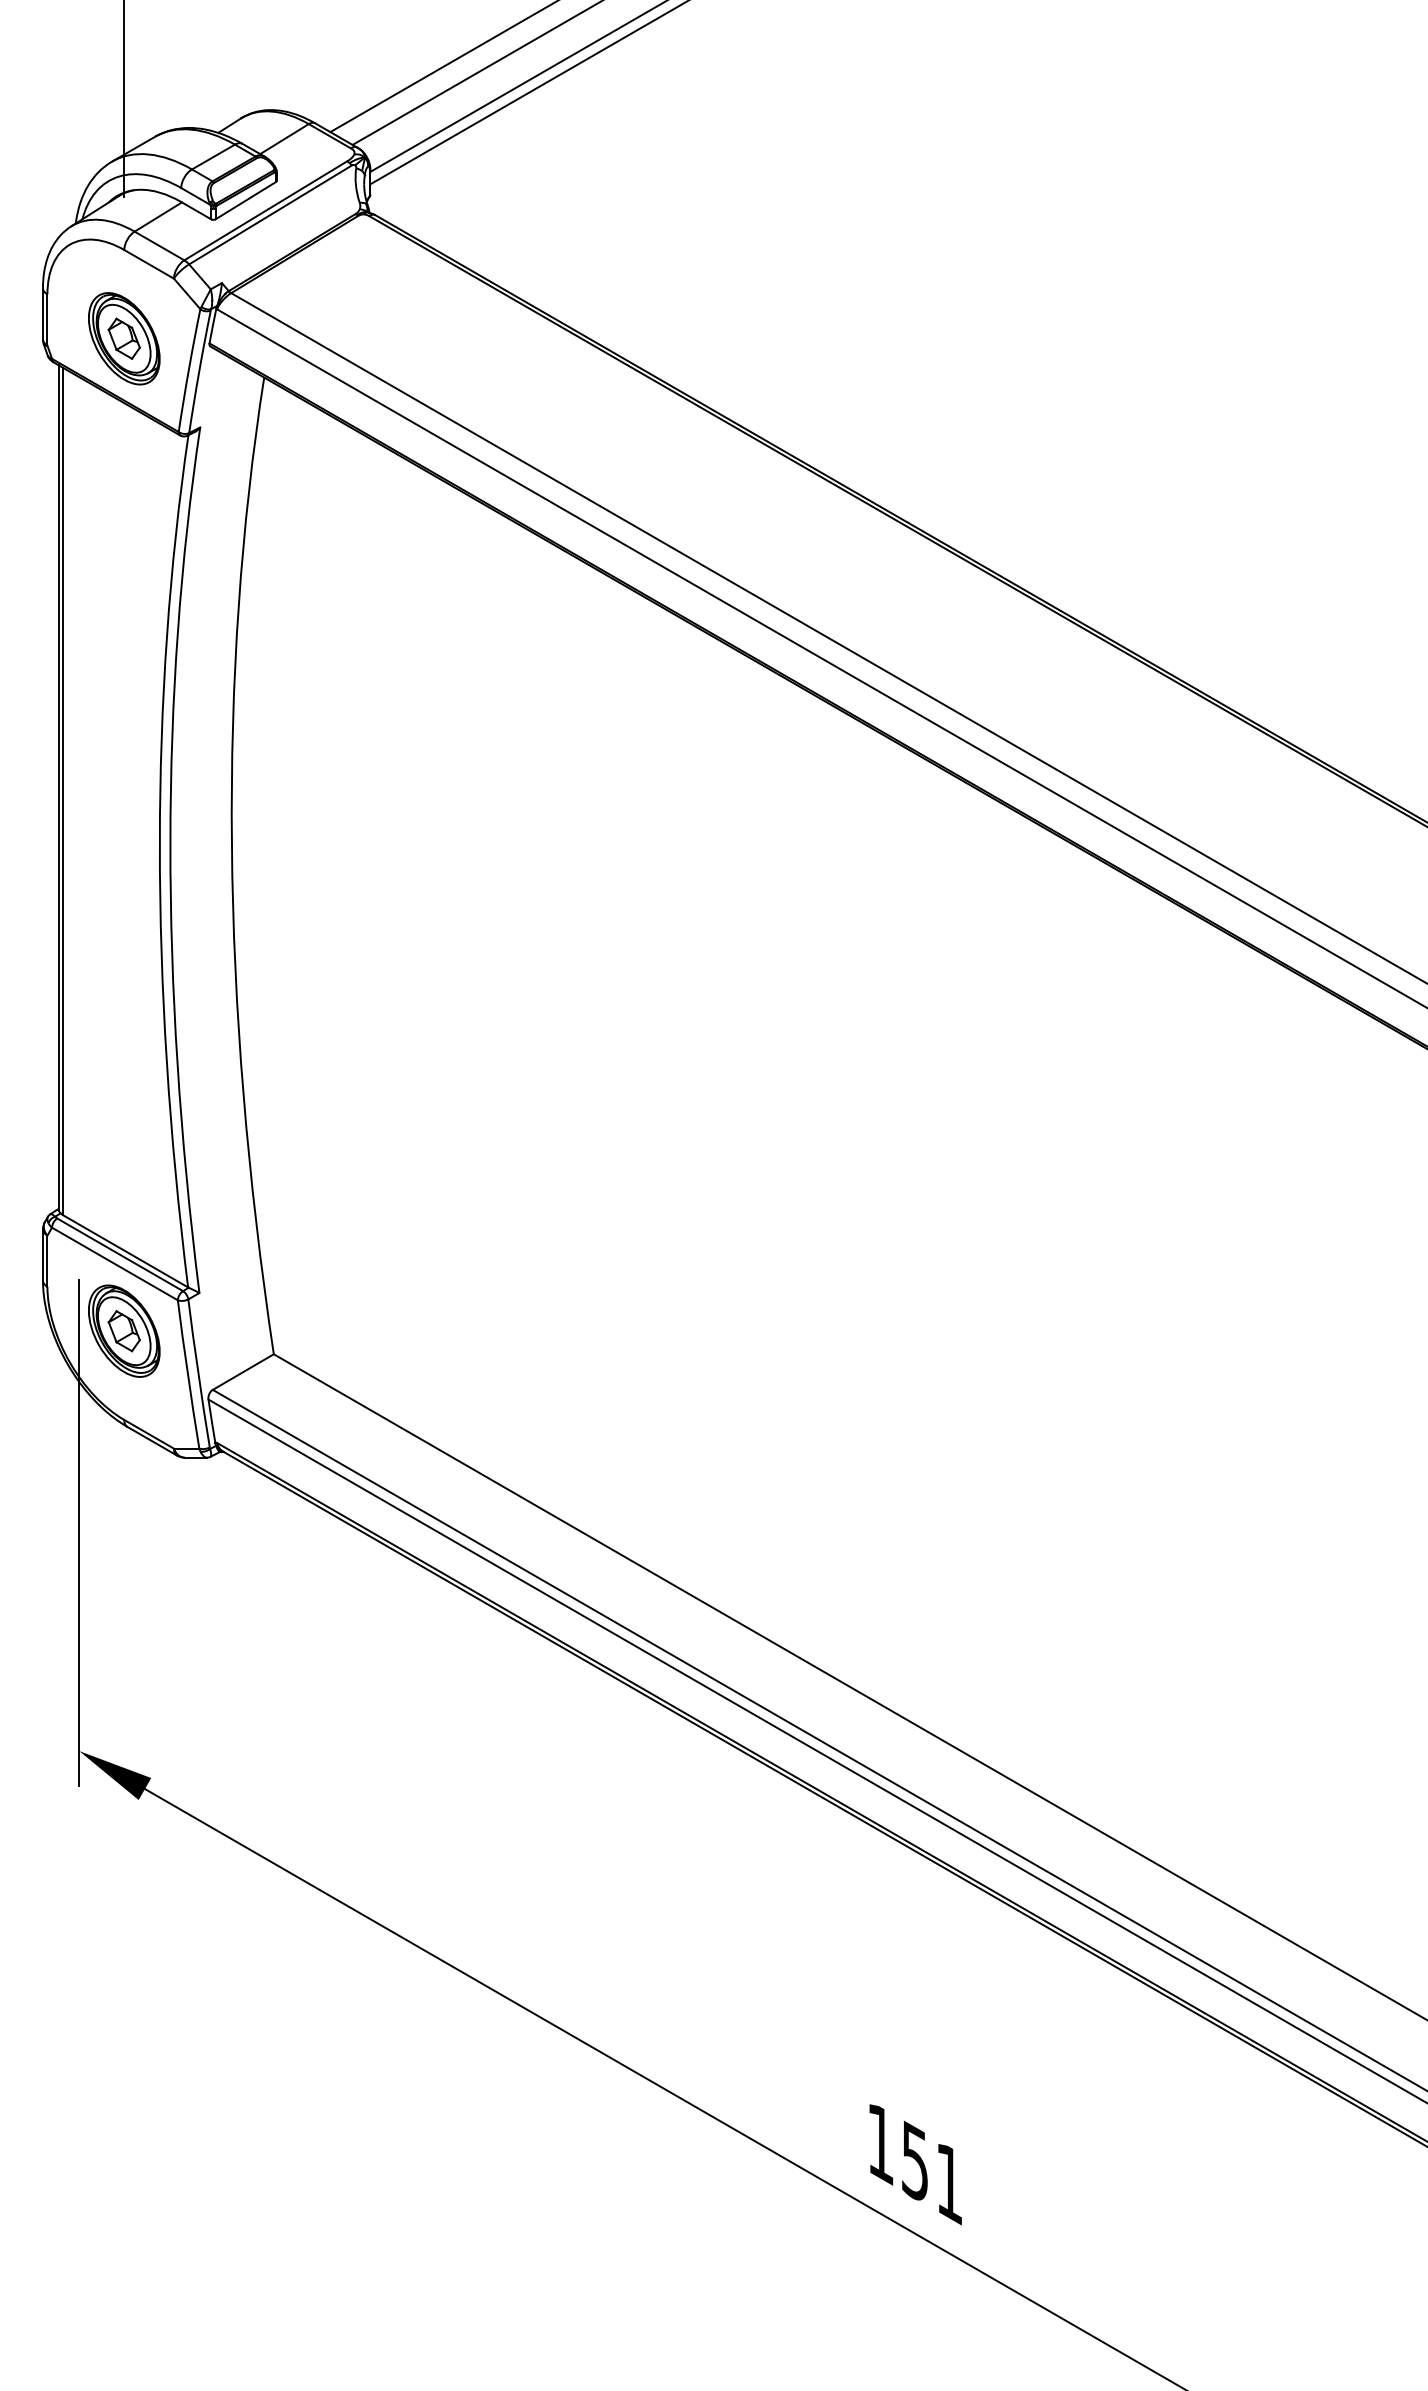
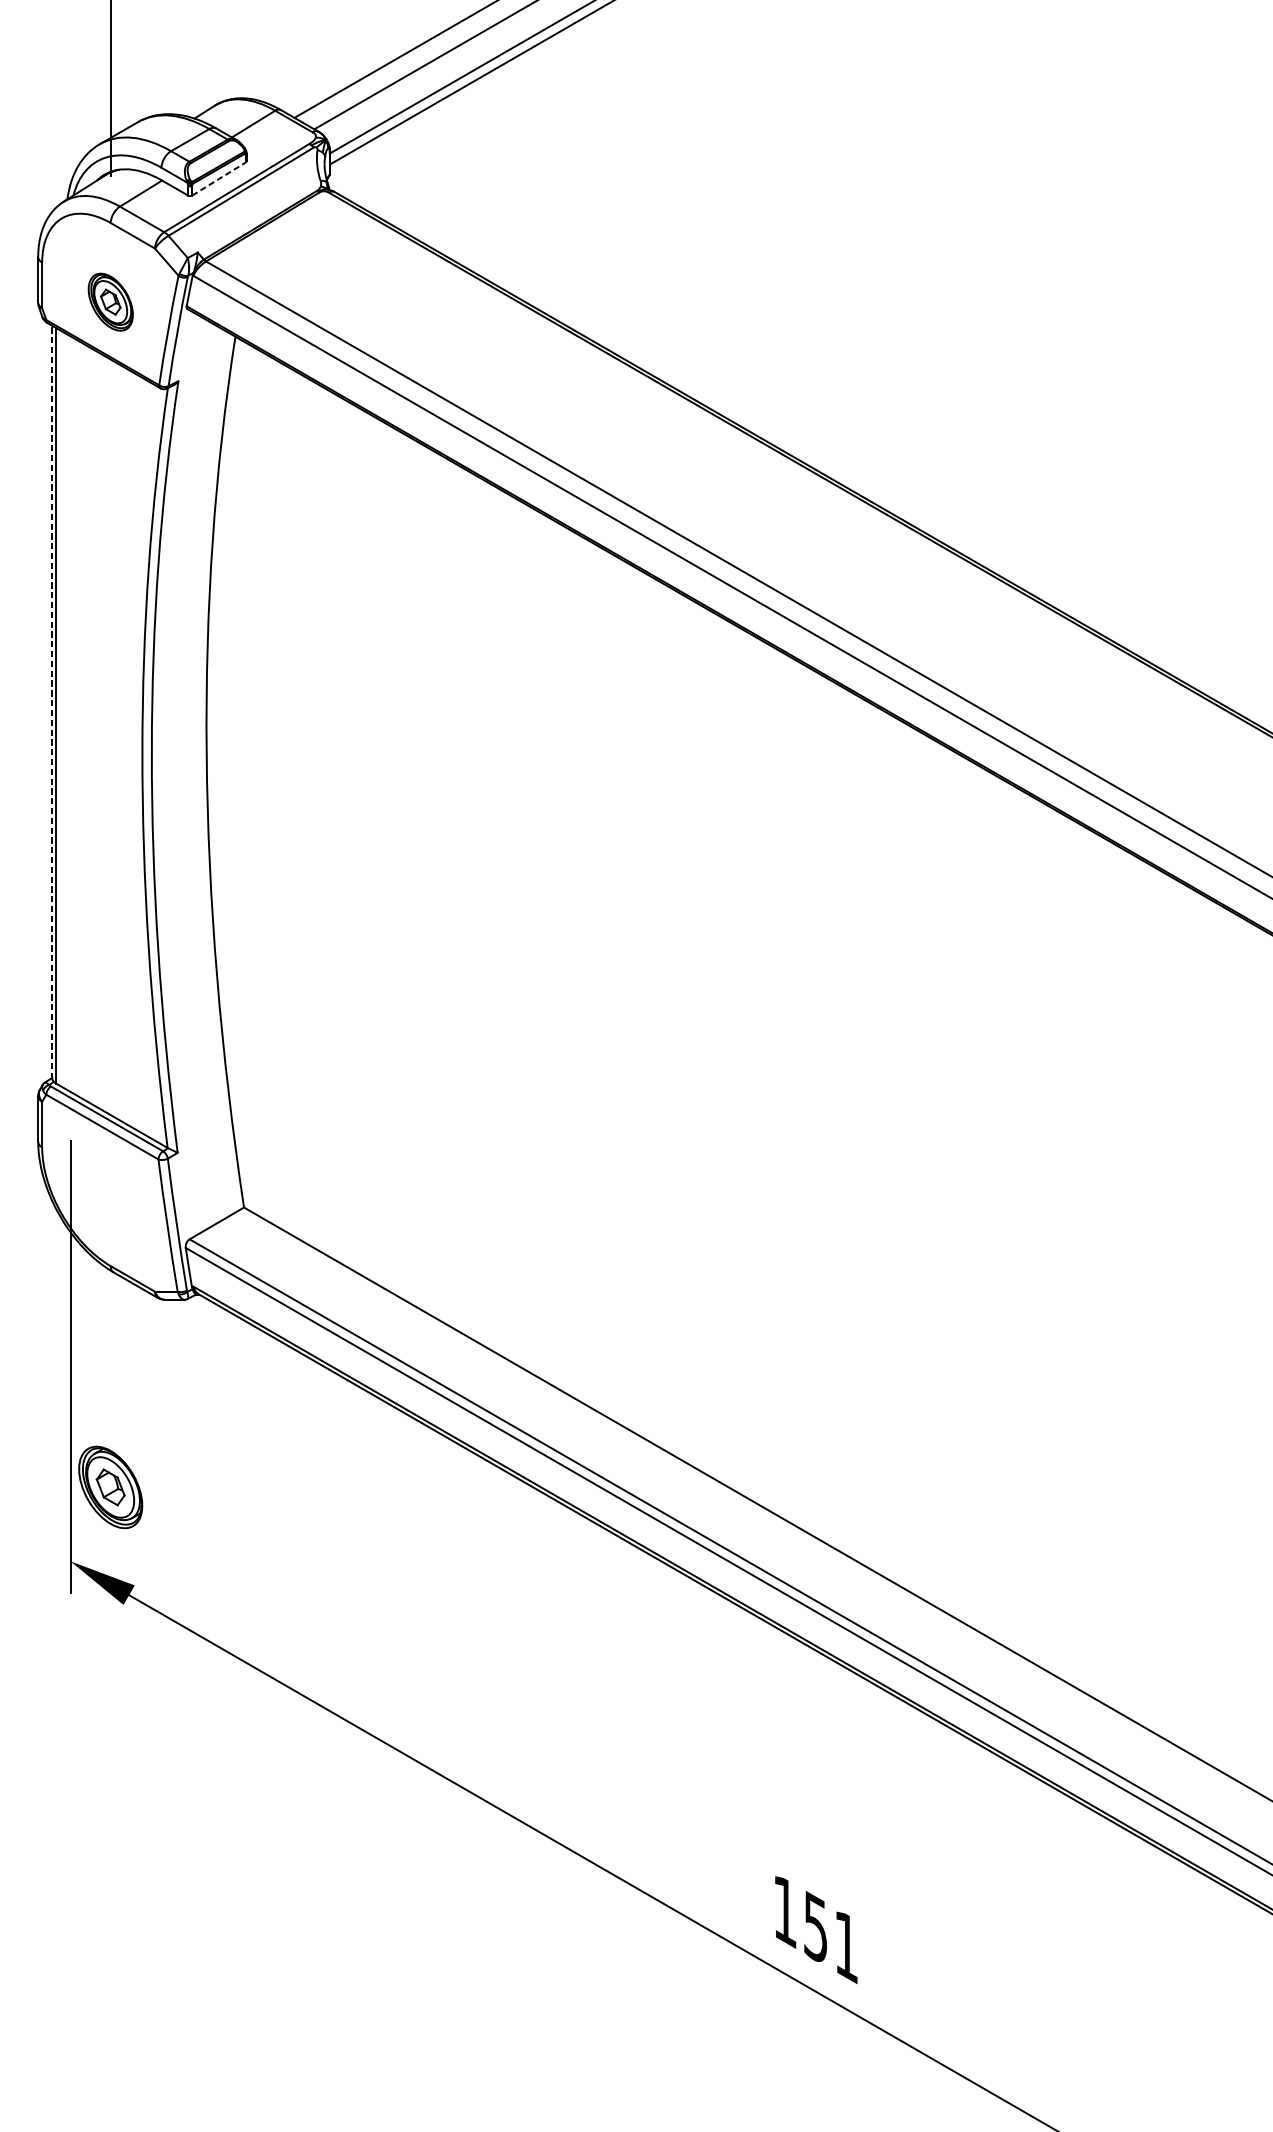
line: (246, 200) -> (219, 178), solid -> dashed
part: (124, 338) -> (110, 301), size x0.7
line: (58, 787) -> (52, 702), solid -> dashed
part: (124, 1330) -> (110, 1486), moved

